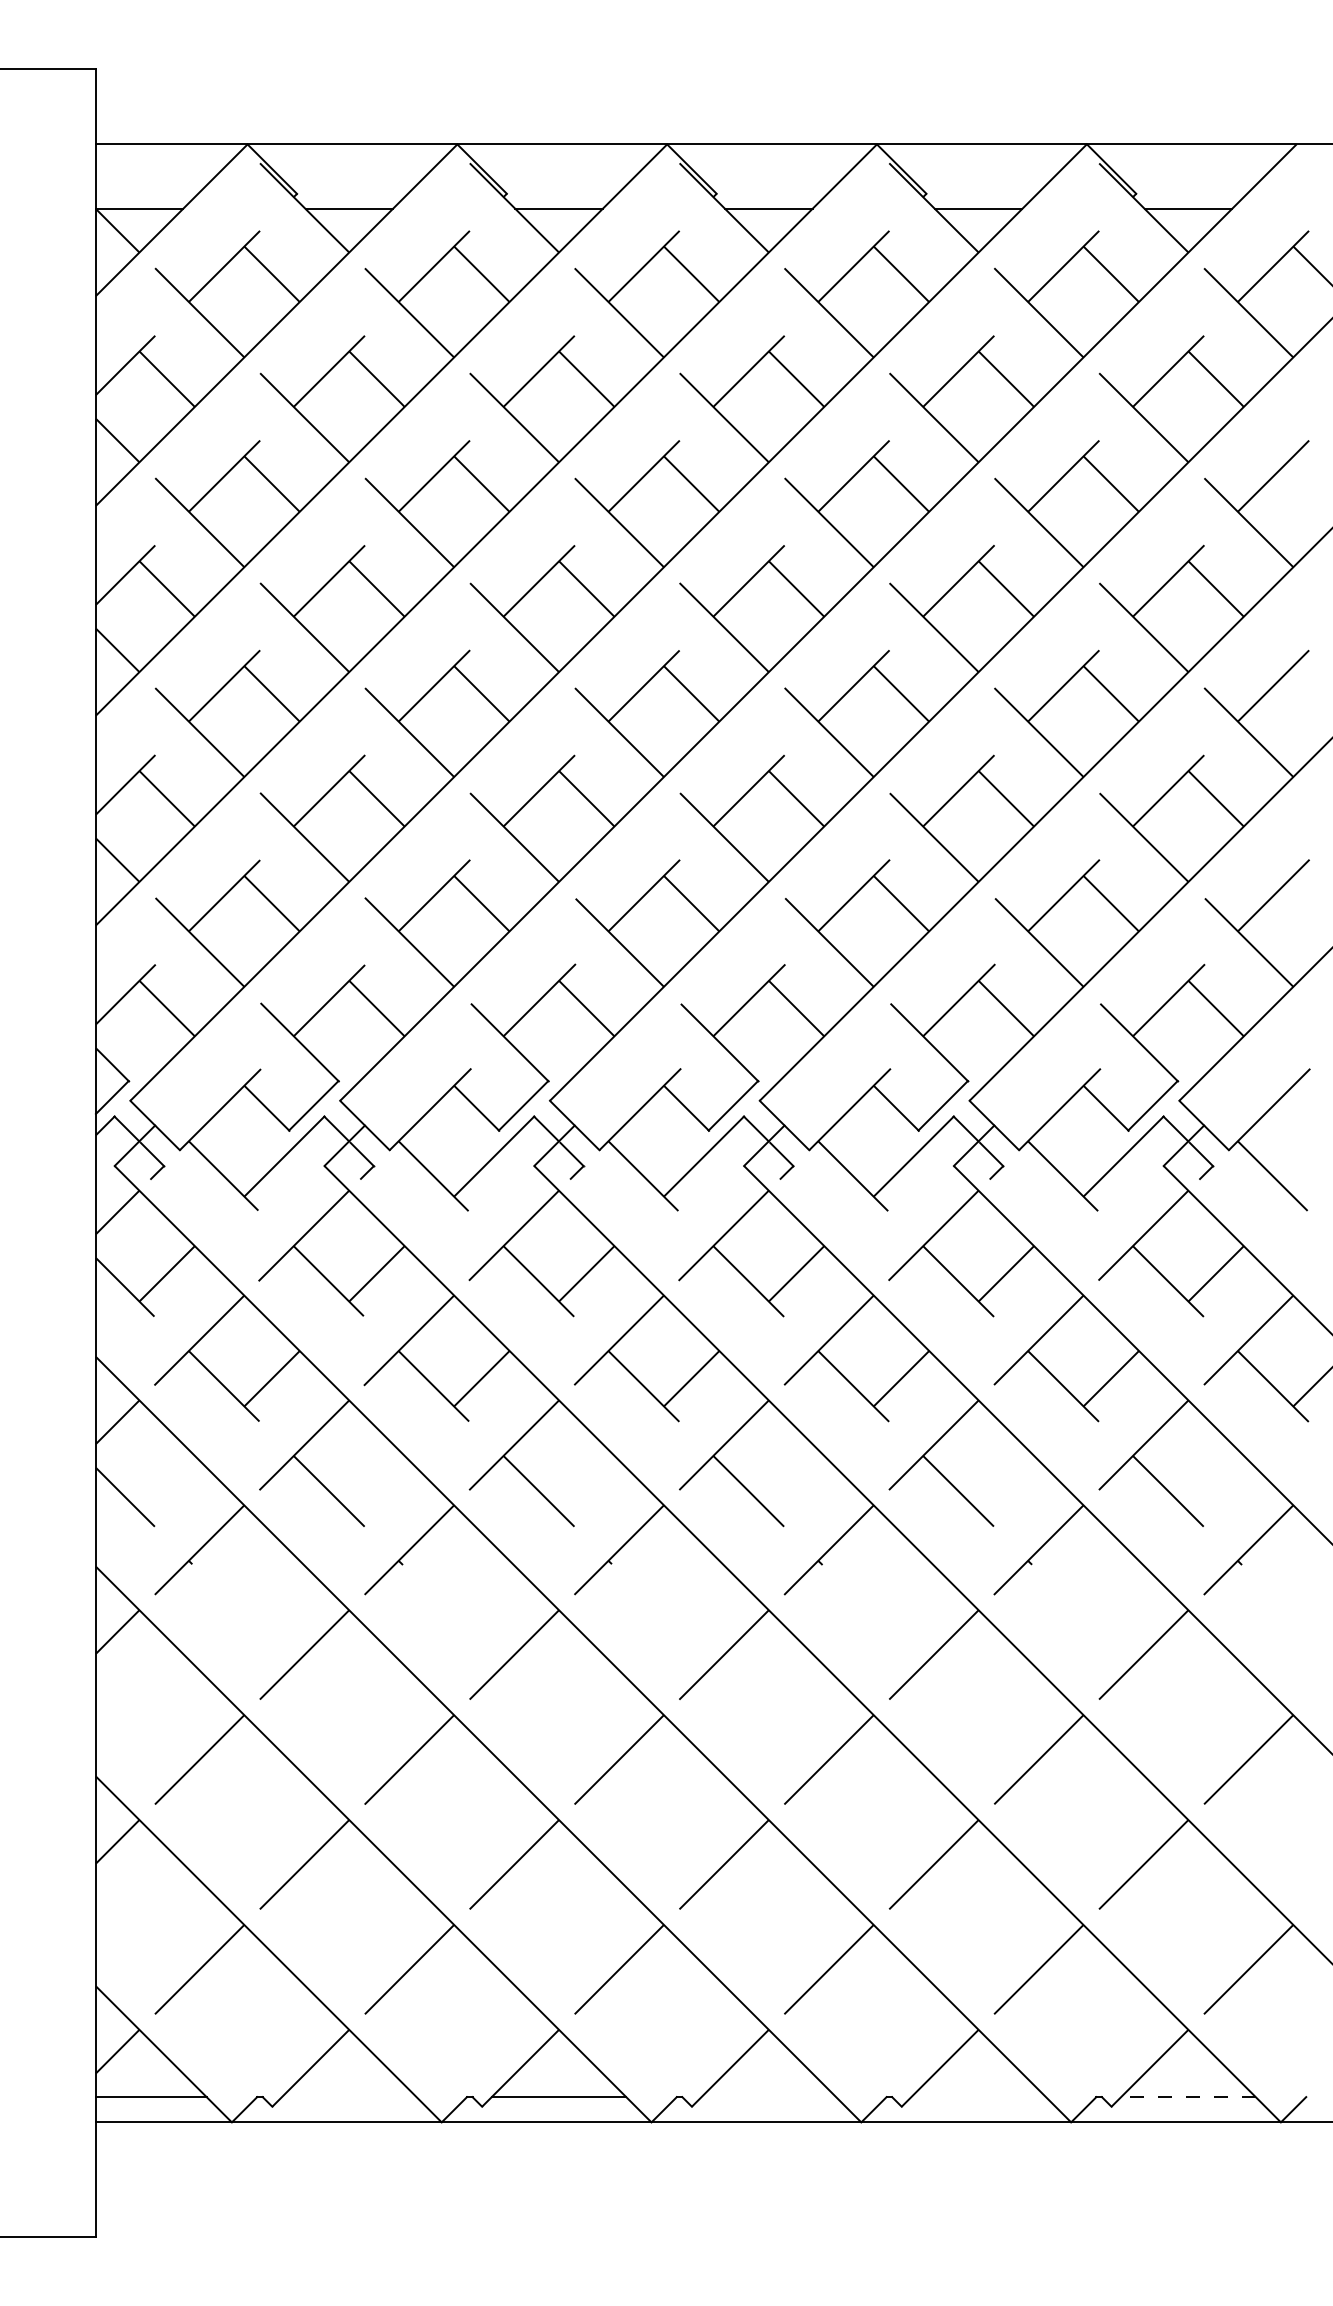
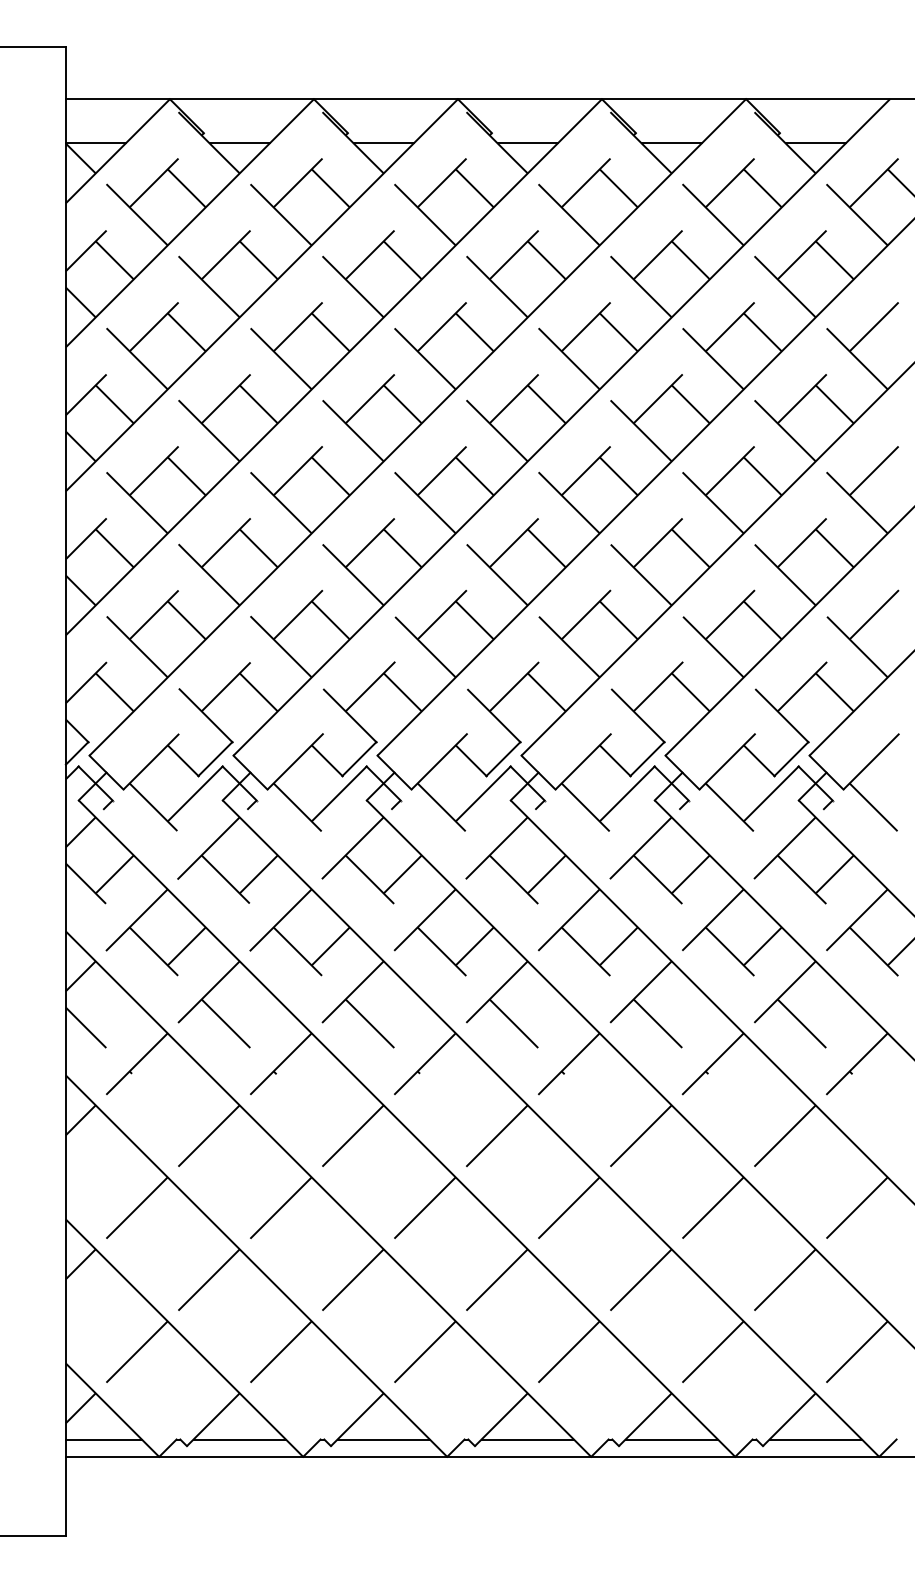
line: (348, 2097) -> (239, 1439), added
line: (768, 2097) -> (527, 1439), added
line: (978, 2097) -> (671, 1439), added
line: (1188, 2097) -> (815, 1439), dashed -> solid

